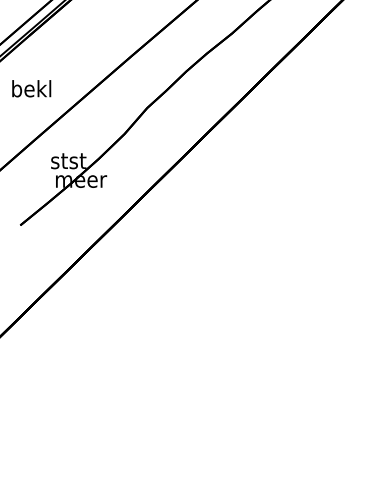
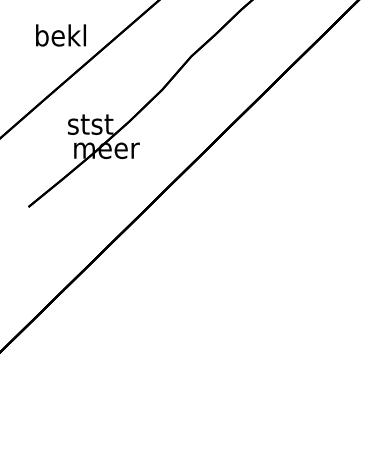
text: (31, 88) -> (60, 35), moved

